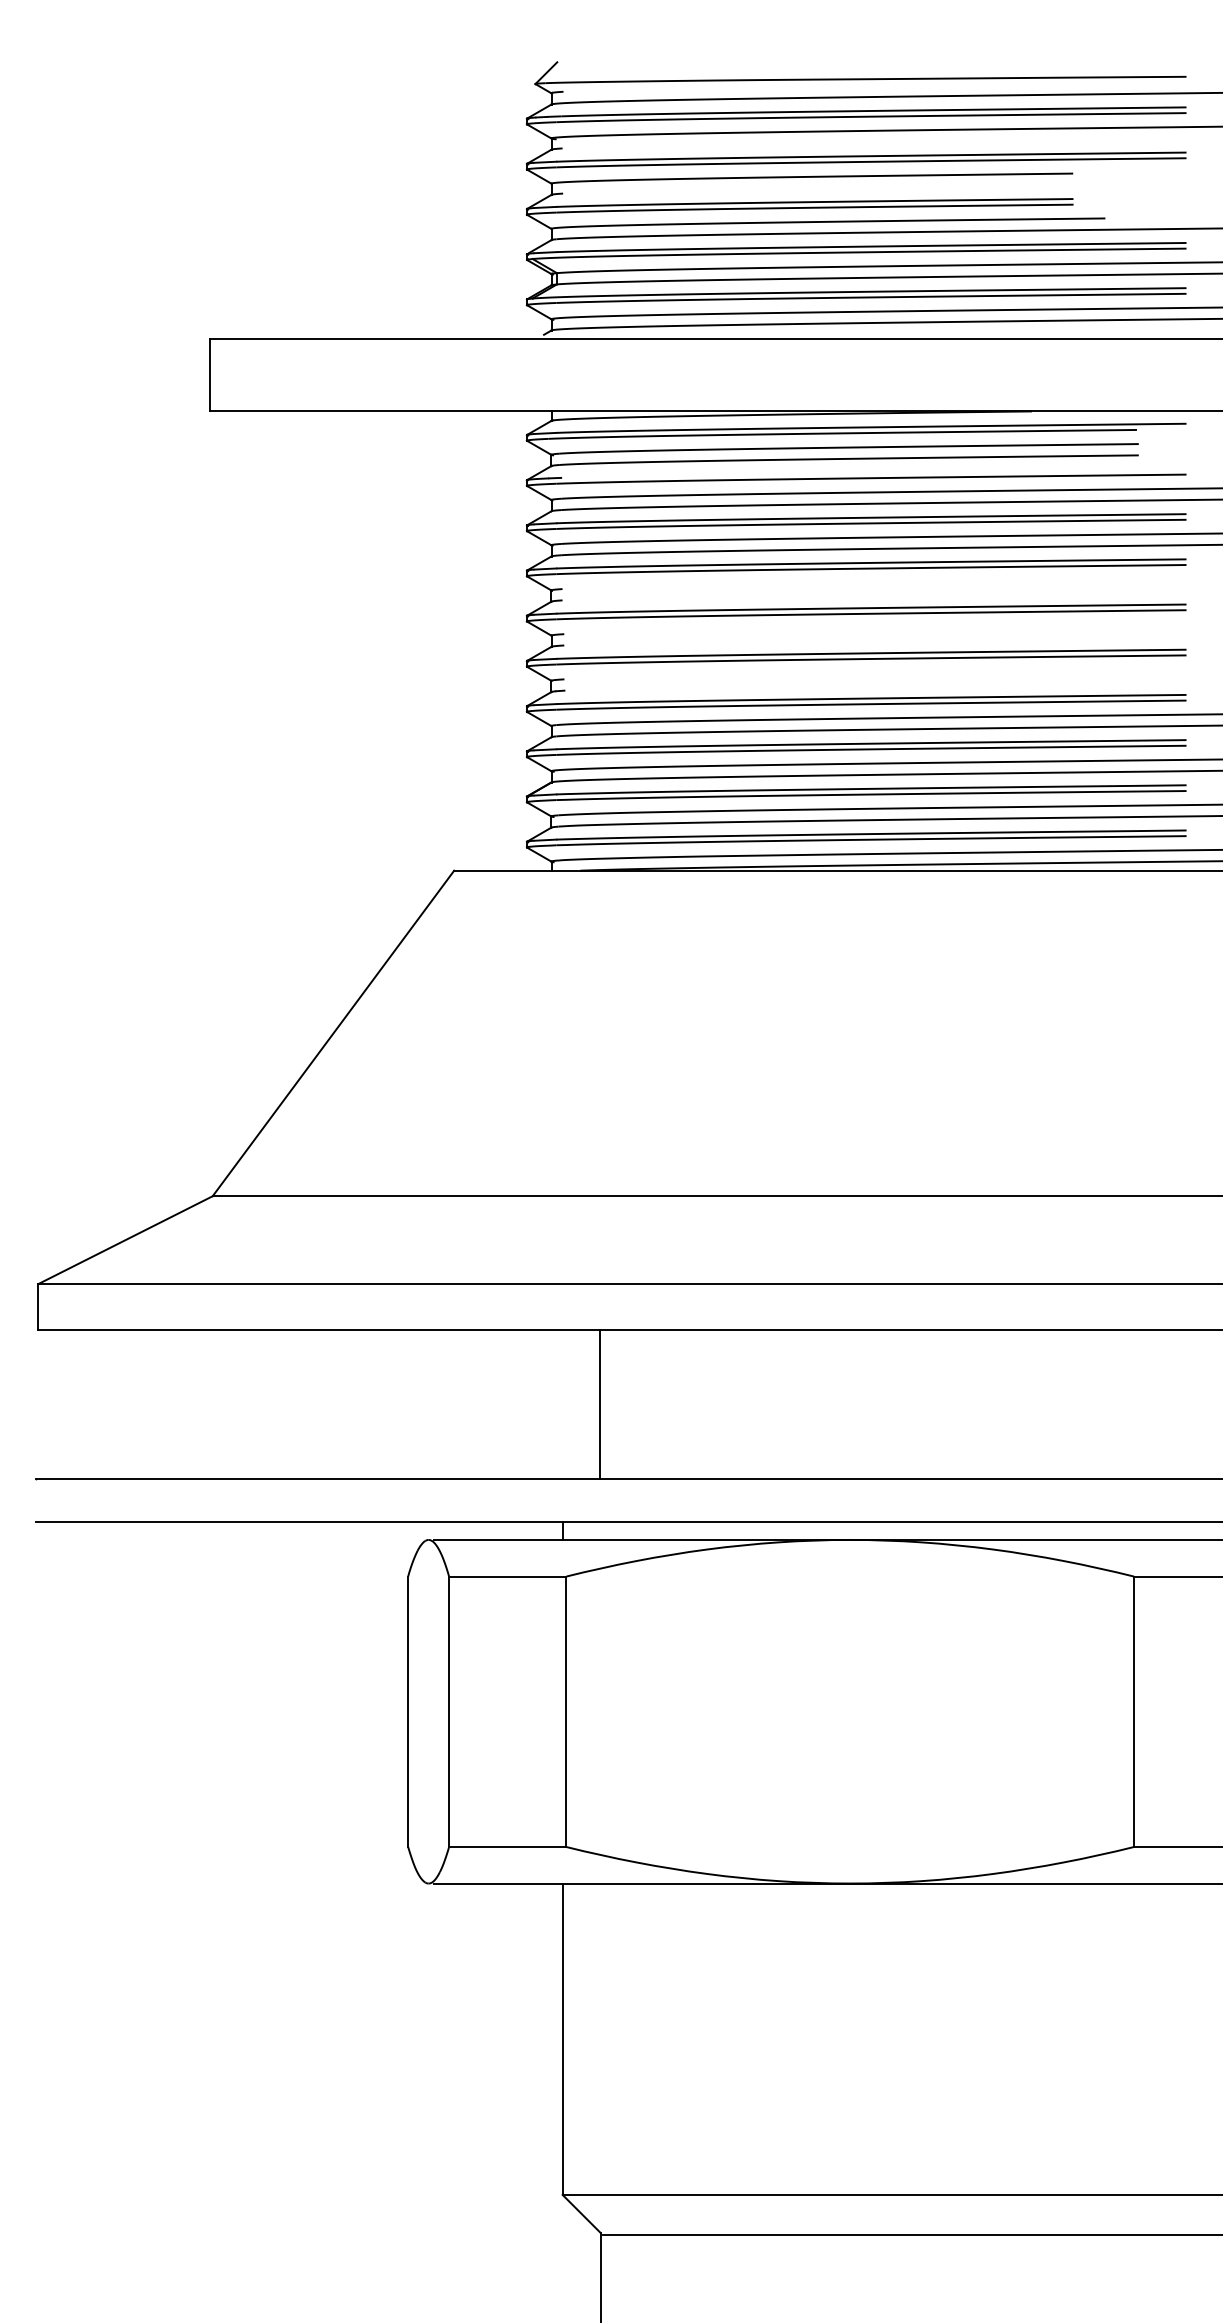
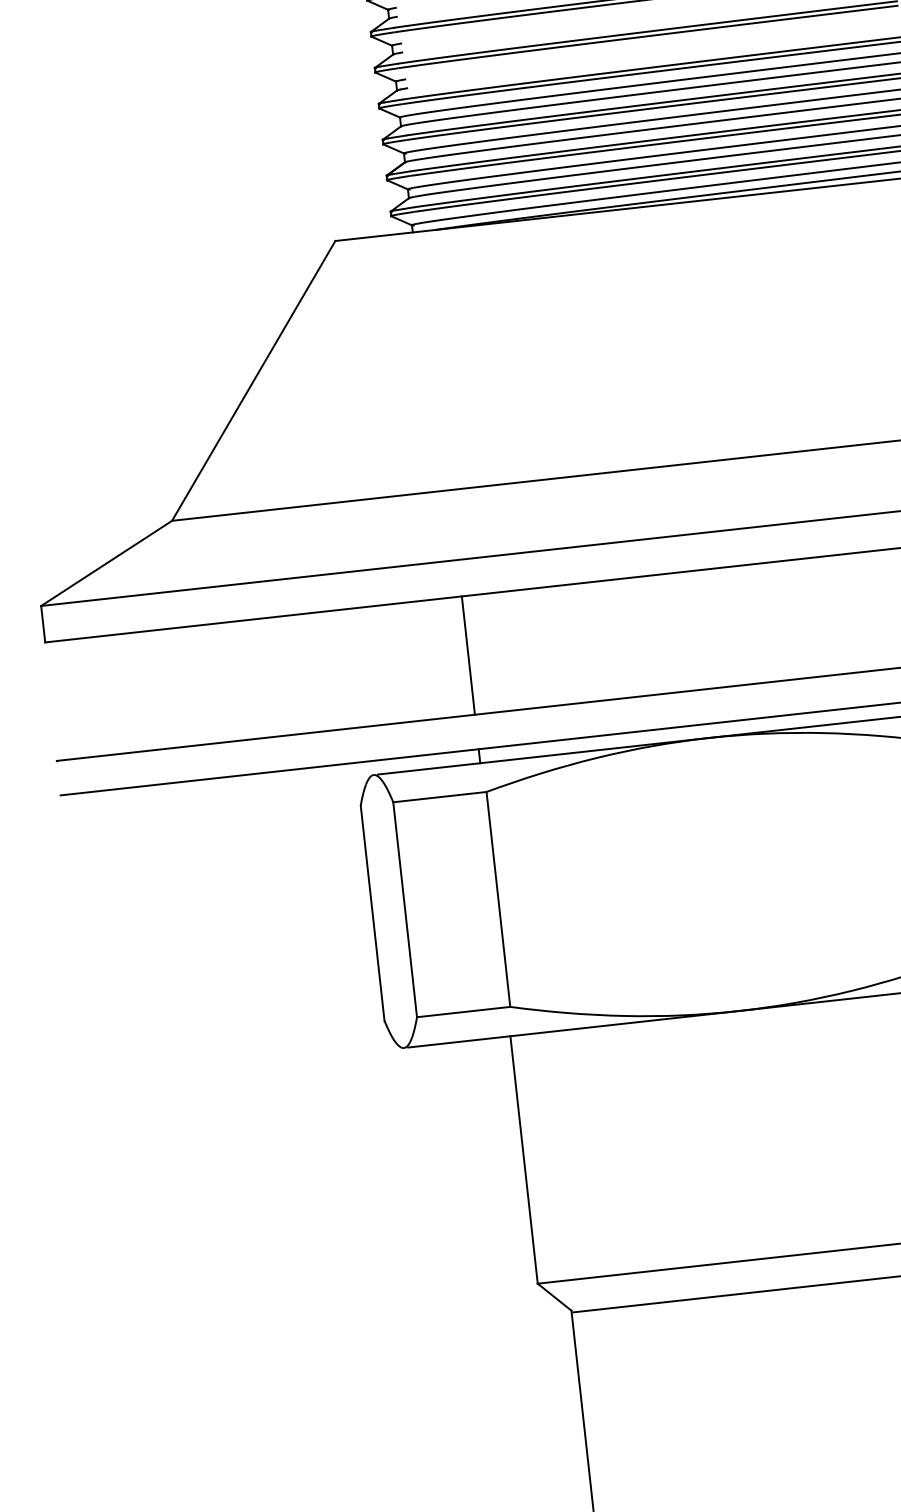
line: (599, 1404) -> (468, 655), moved

